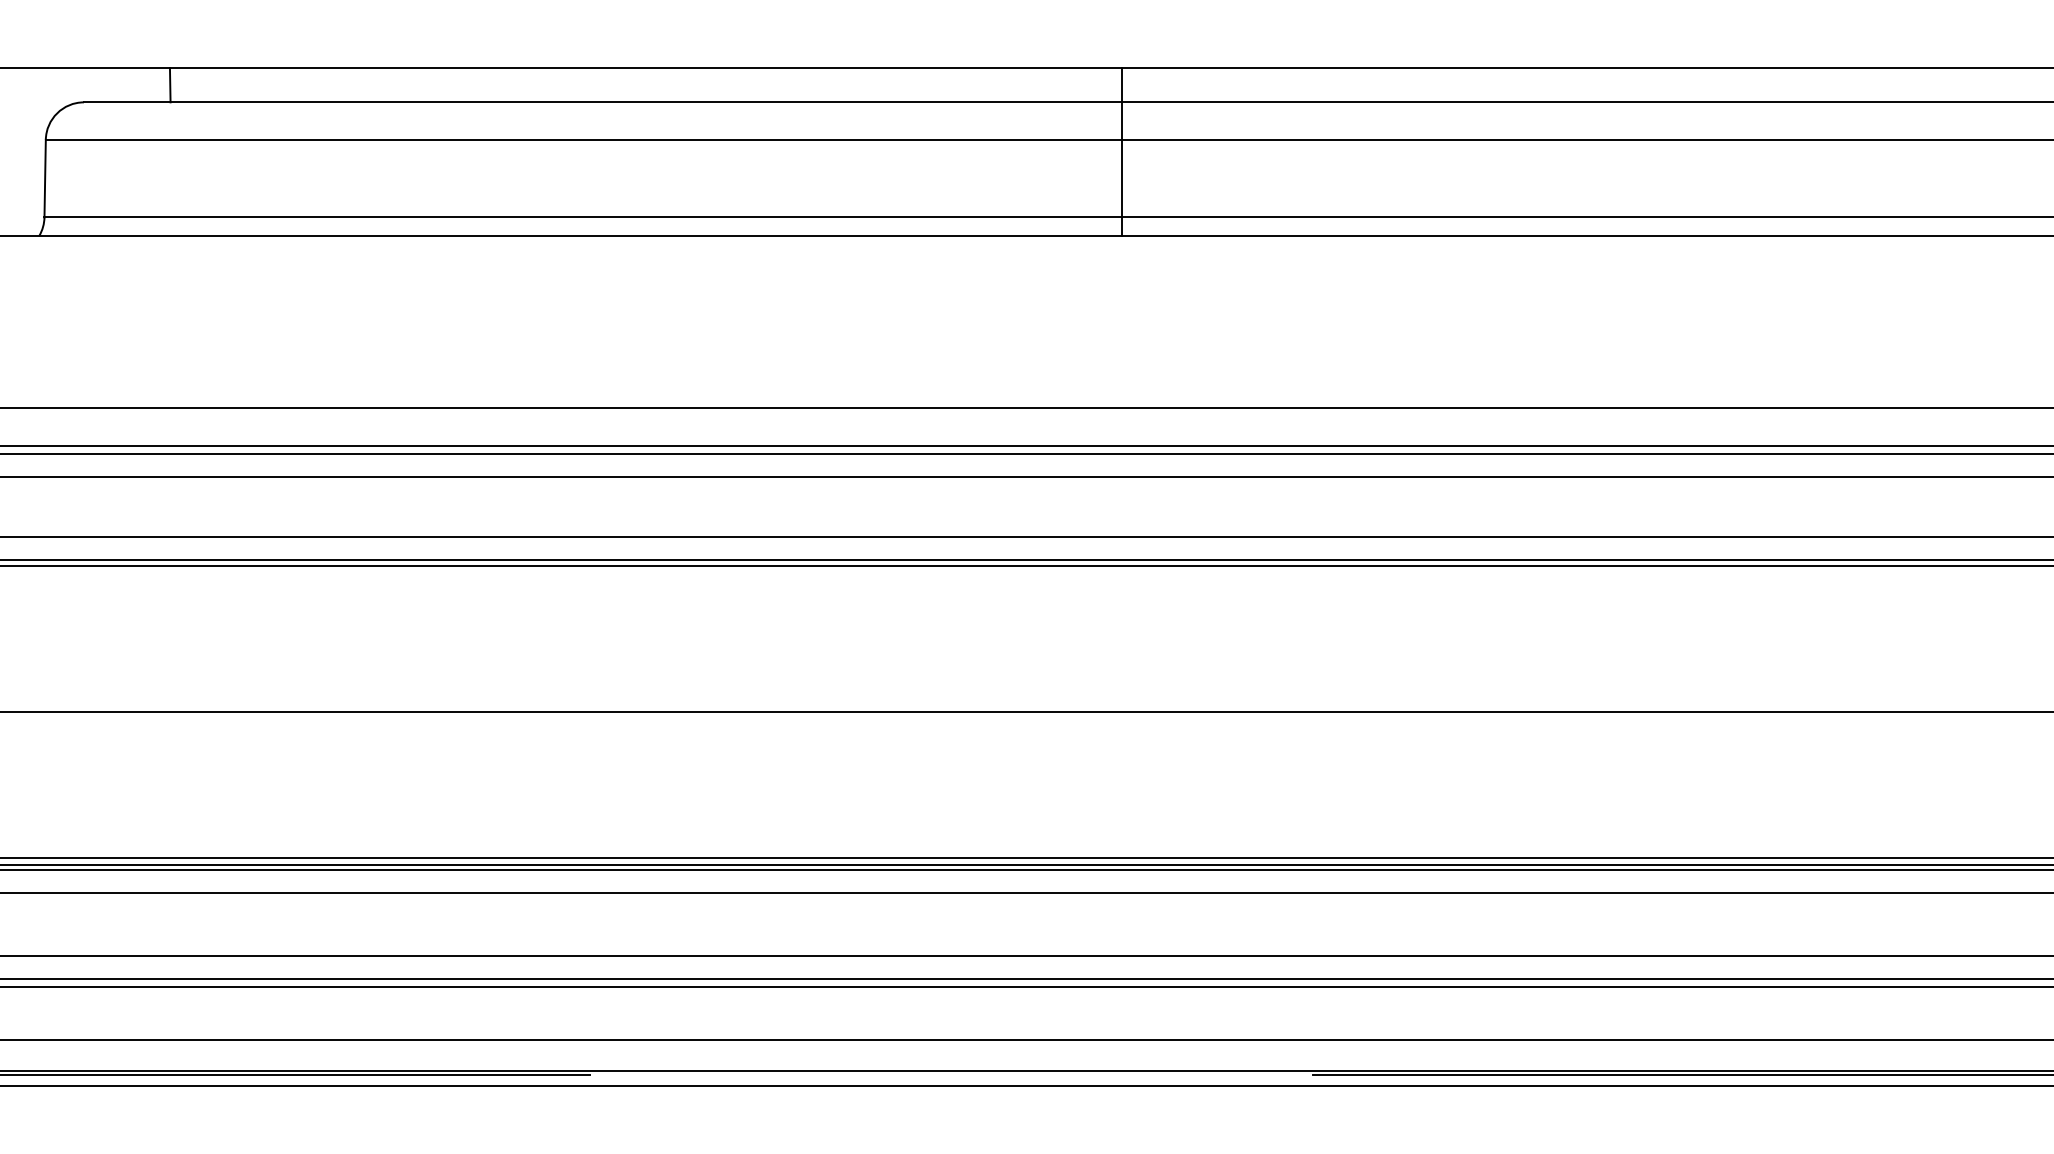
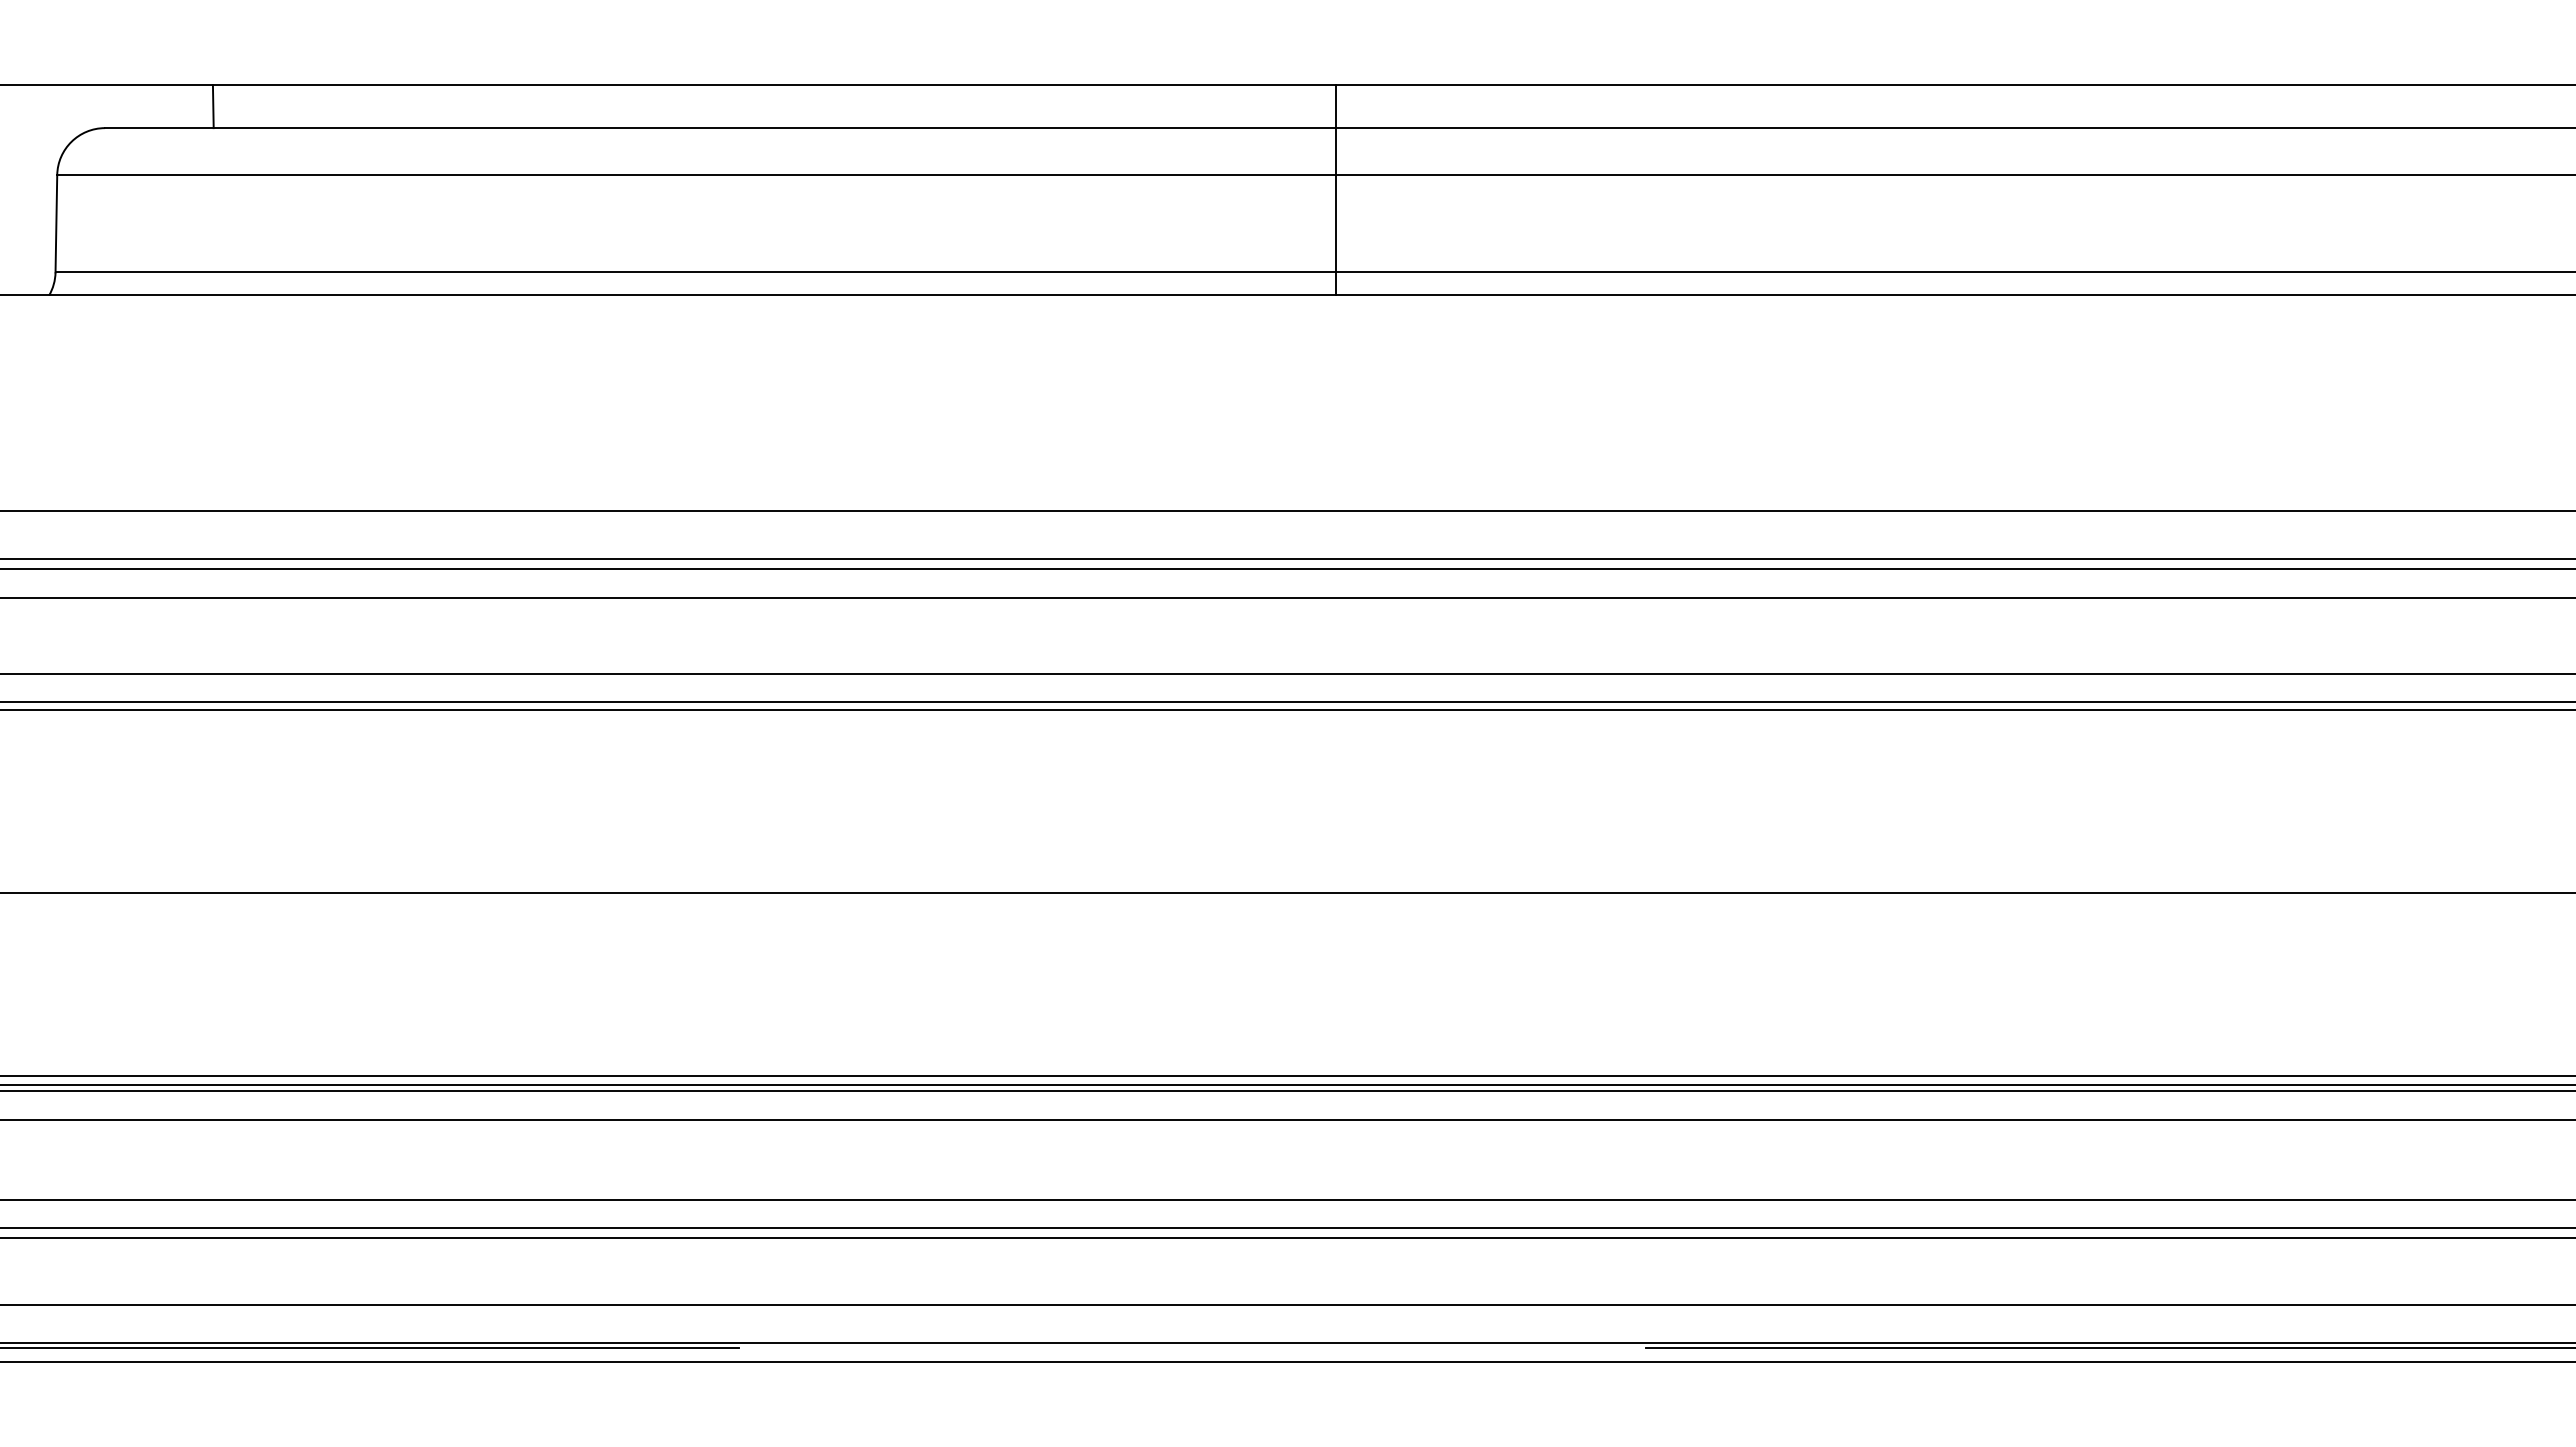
line: (1122, 152) -> (1336, 190), moved

